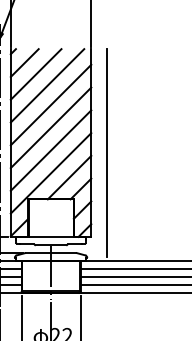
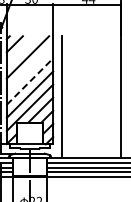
line: (36, 73) -> (21, 50), removed
line: (50, 105) -> (29, 68), removed
line: (51, 127) -> (30, 81), solid -> dashed

